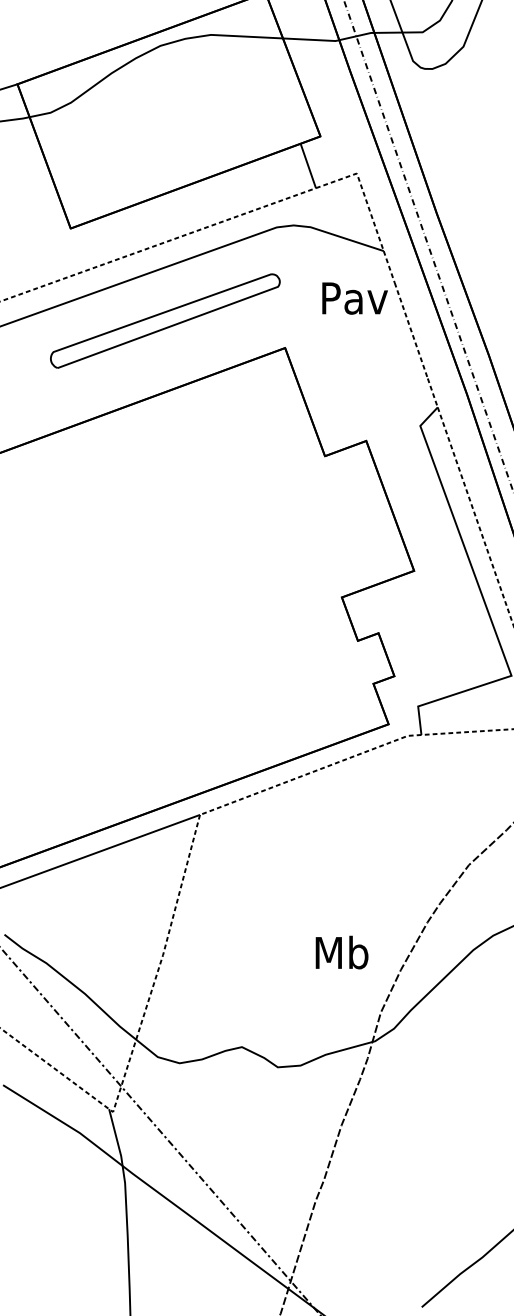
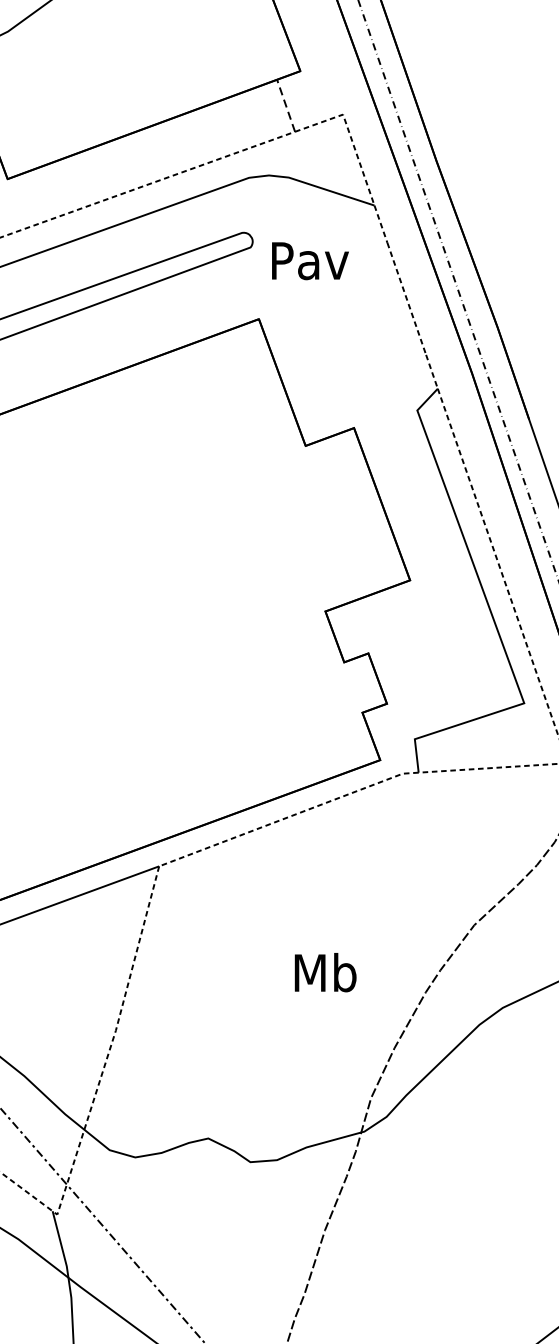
line: (308, 165) -> (286, 105), solid -> dashed
text: (354, 298) -> (309, 261), moved
text: (341, 952) -> (324, 972), moved

